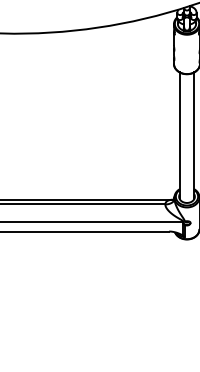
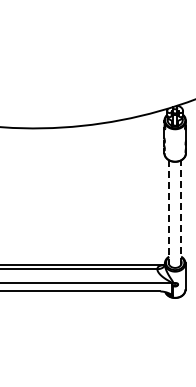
line: (194, 135) -> (181, 212), solid -> dashed
line: (180, 136) -> (169, 213), solid -> dashed

